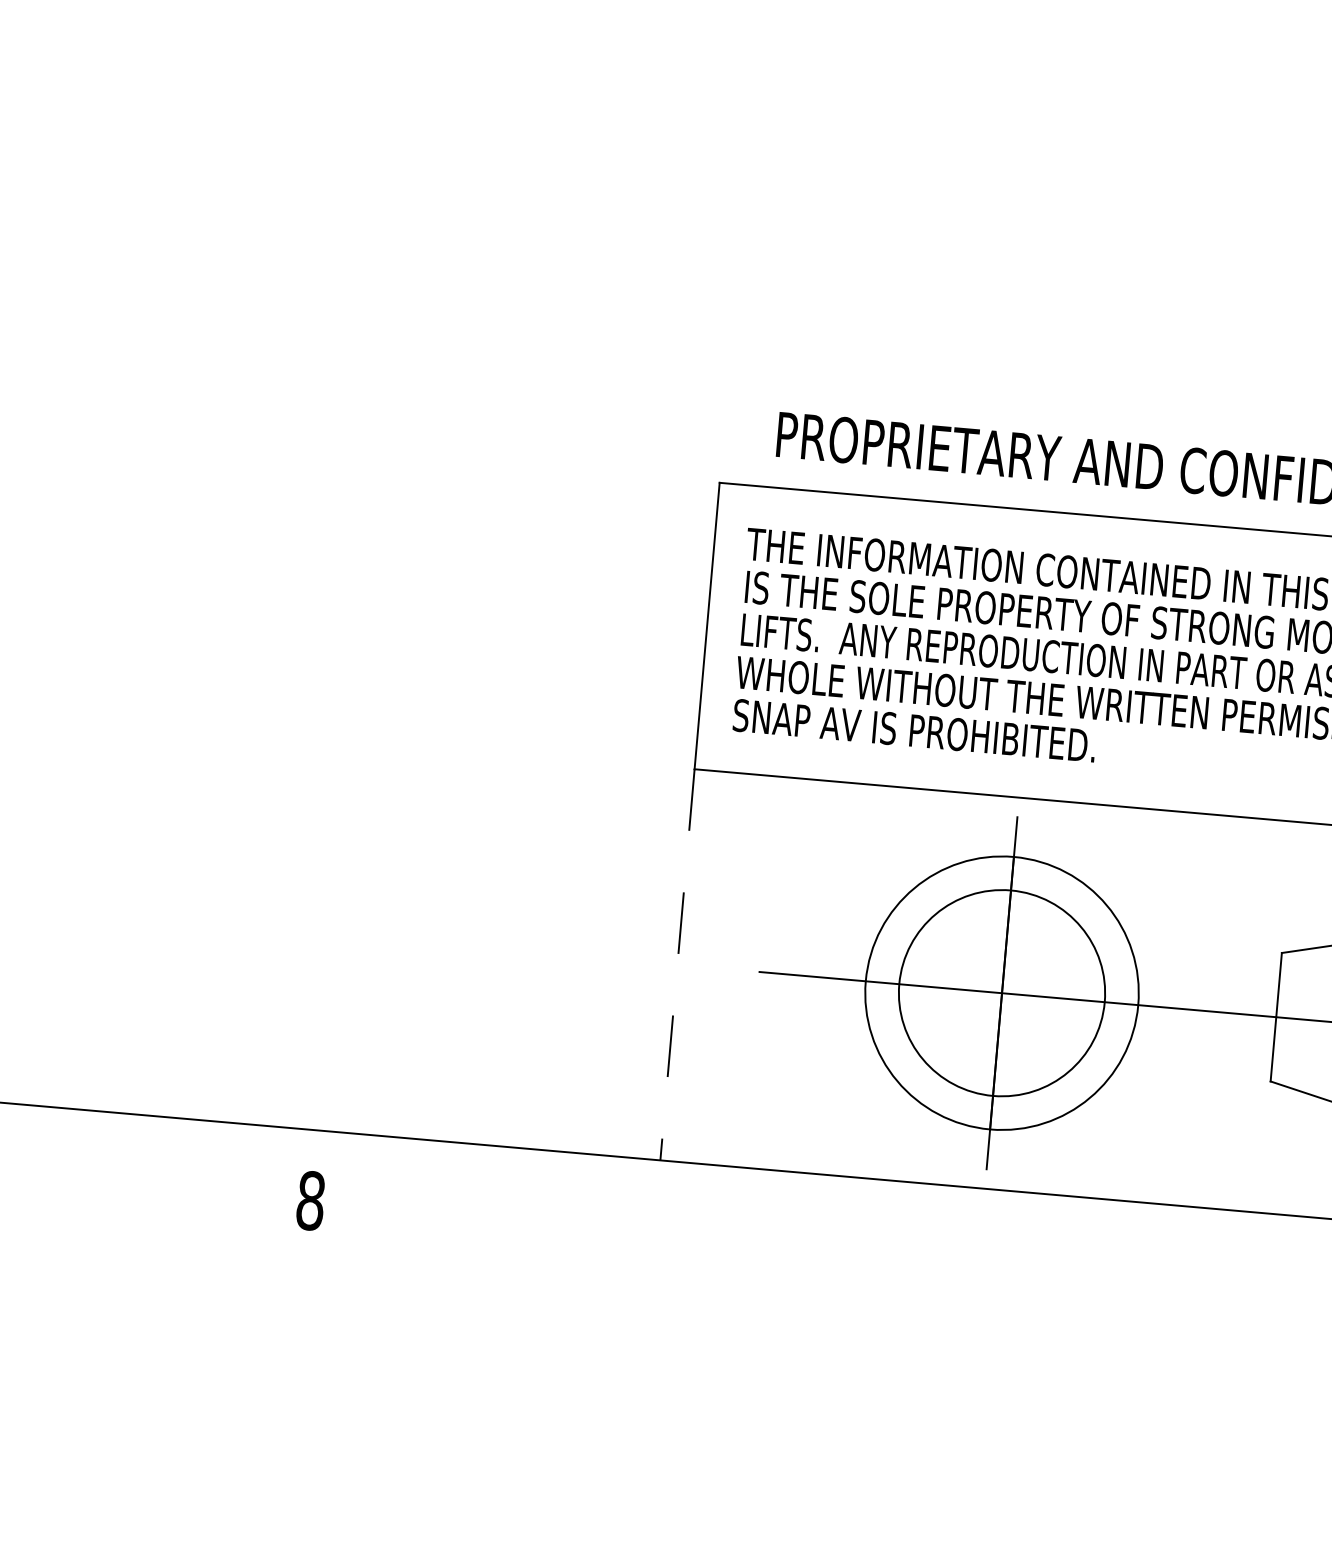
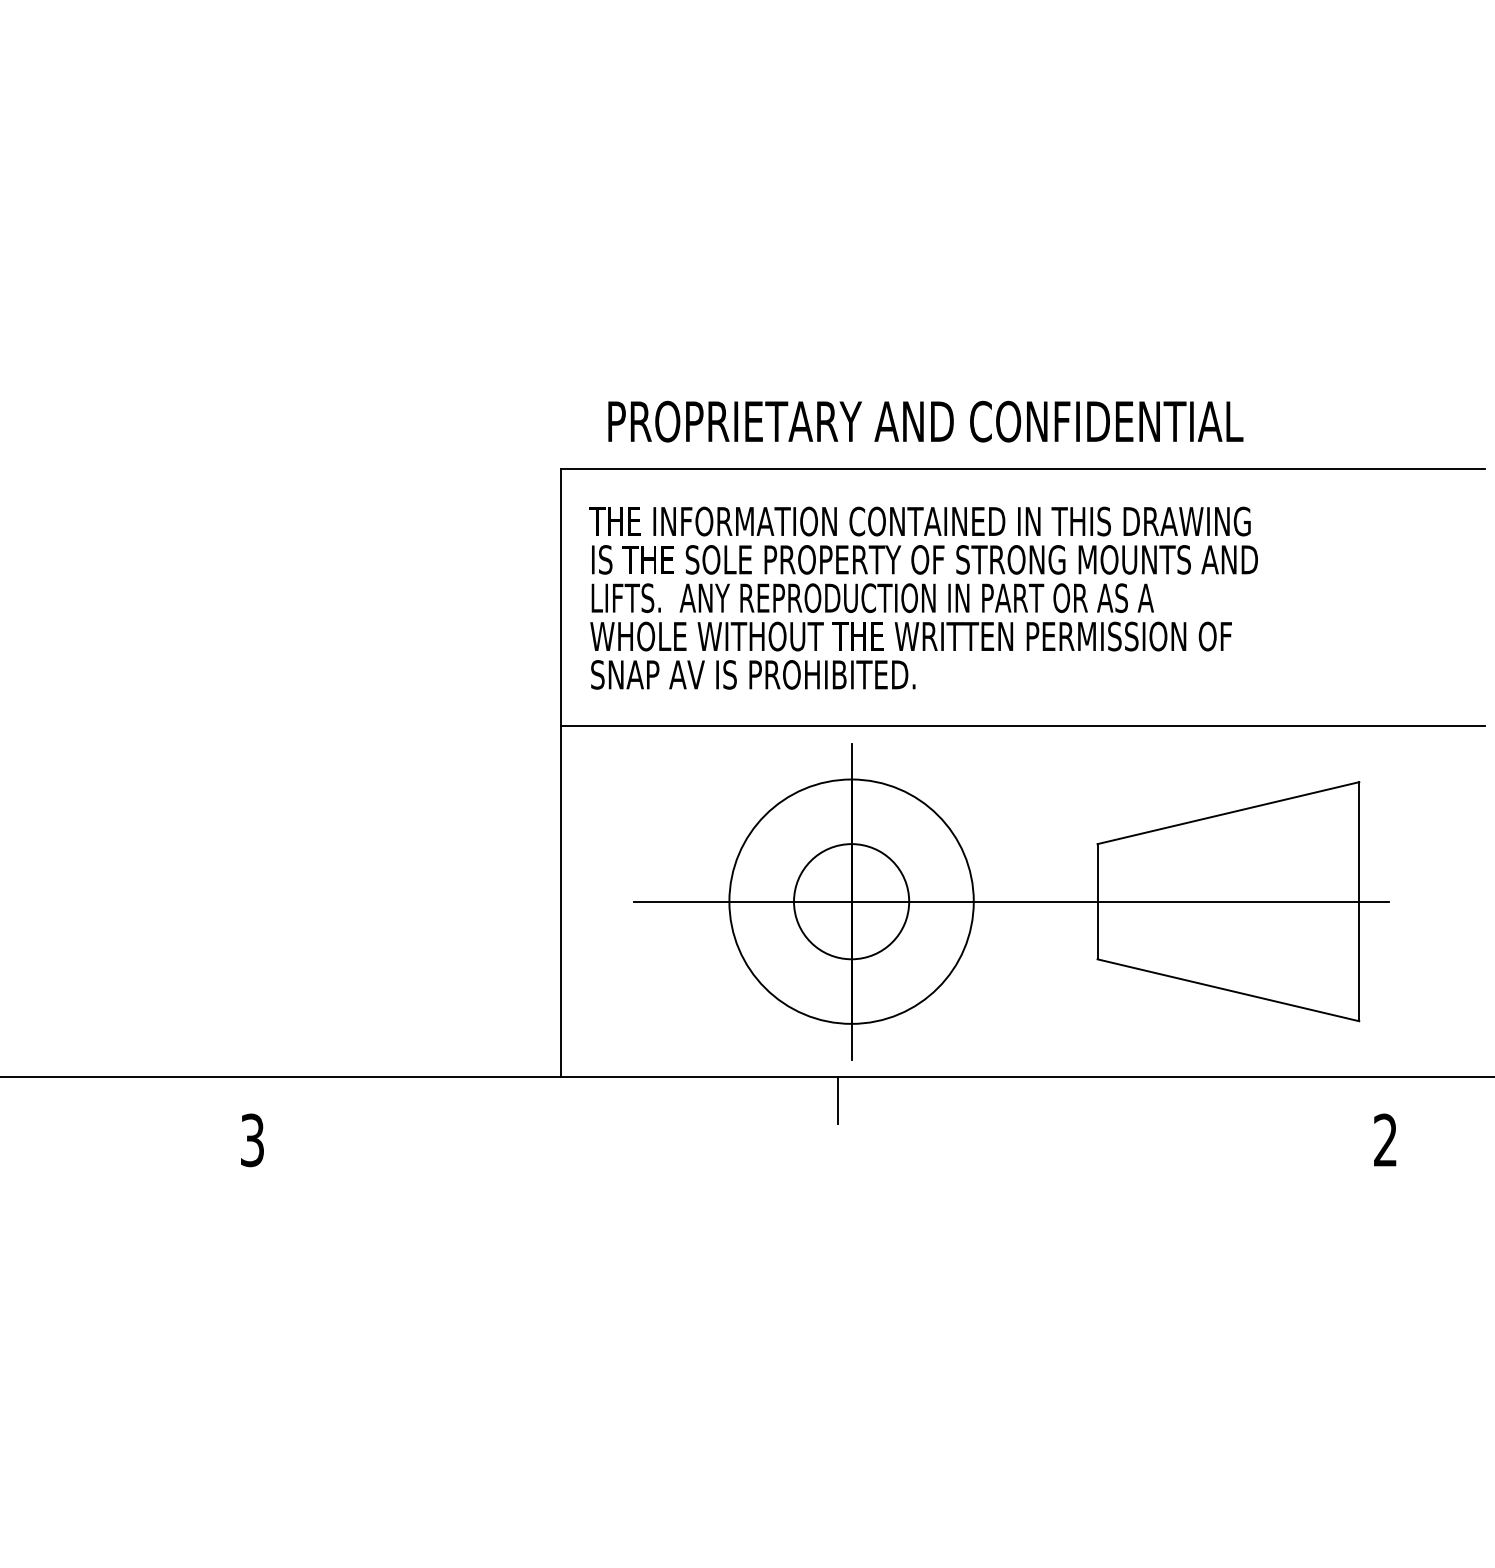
line: (677, 965) -> (560, 902), dashed -> solid
circle: (1001, 992) -> (851, 901), size x0.62
text: (310, 1201) -> (252, 1140), 8 -> 3
line: (968, 1213) -> (838, 1100), added

